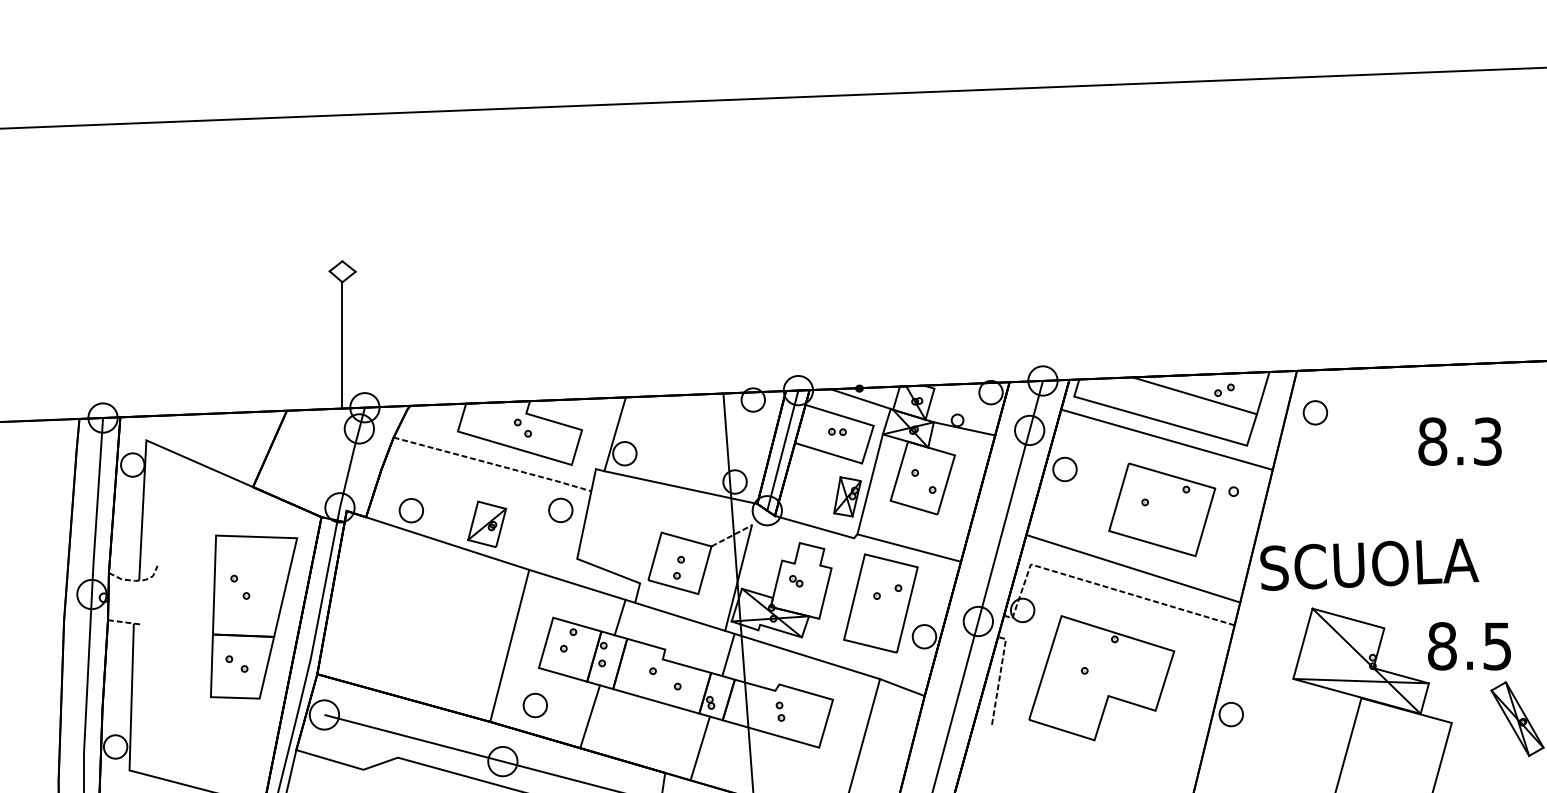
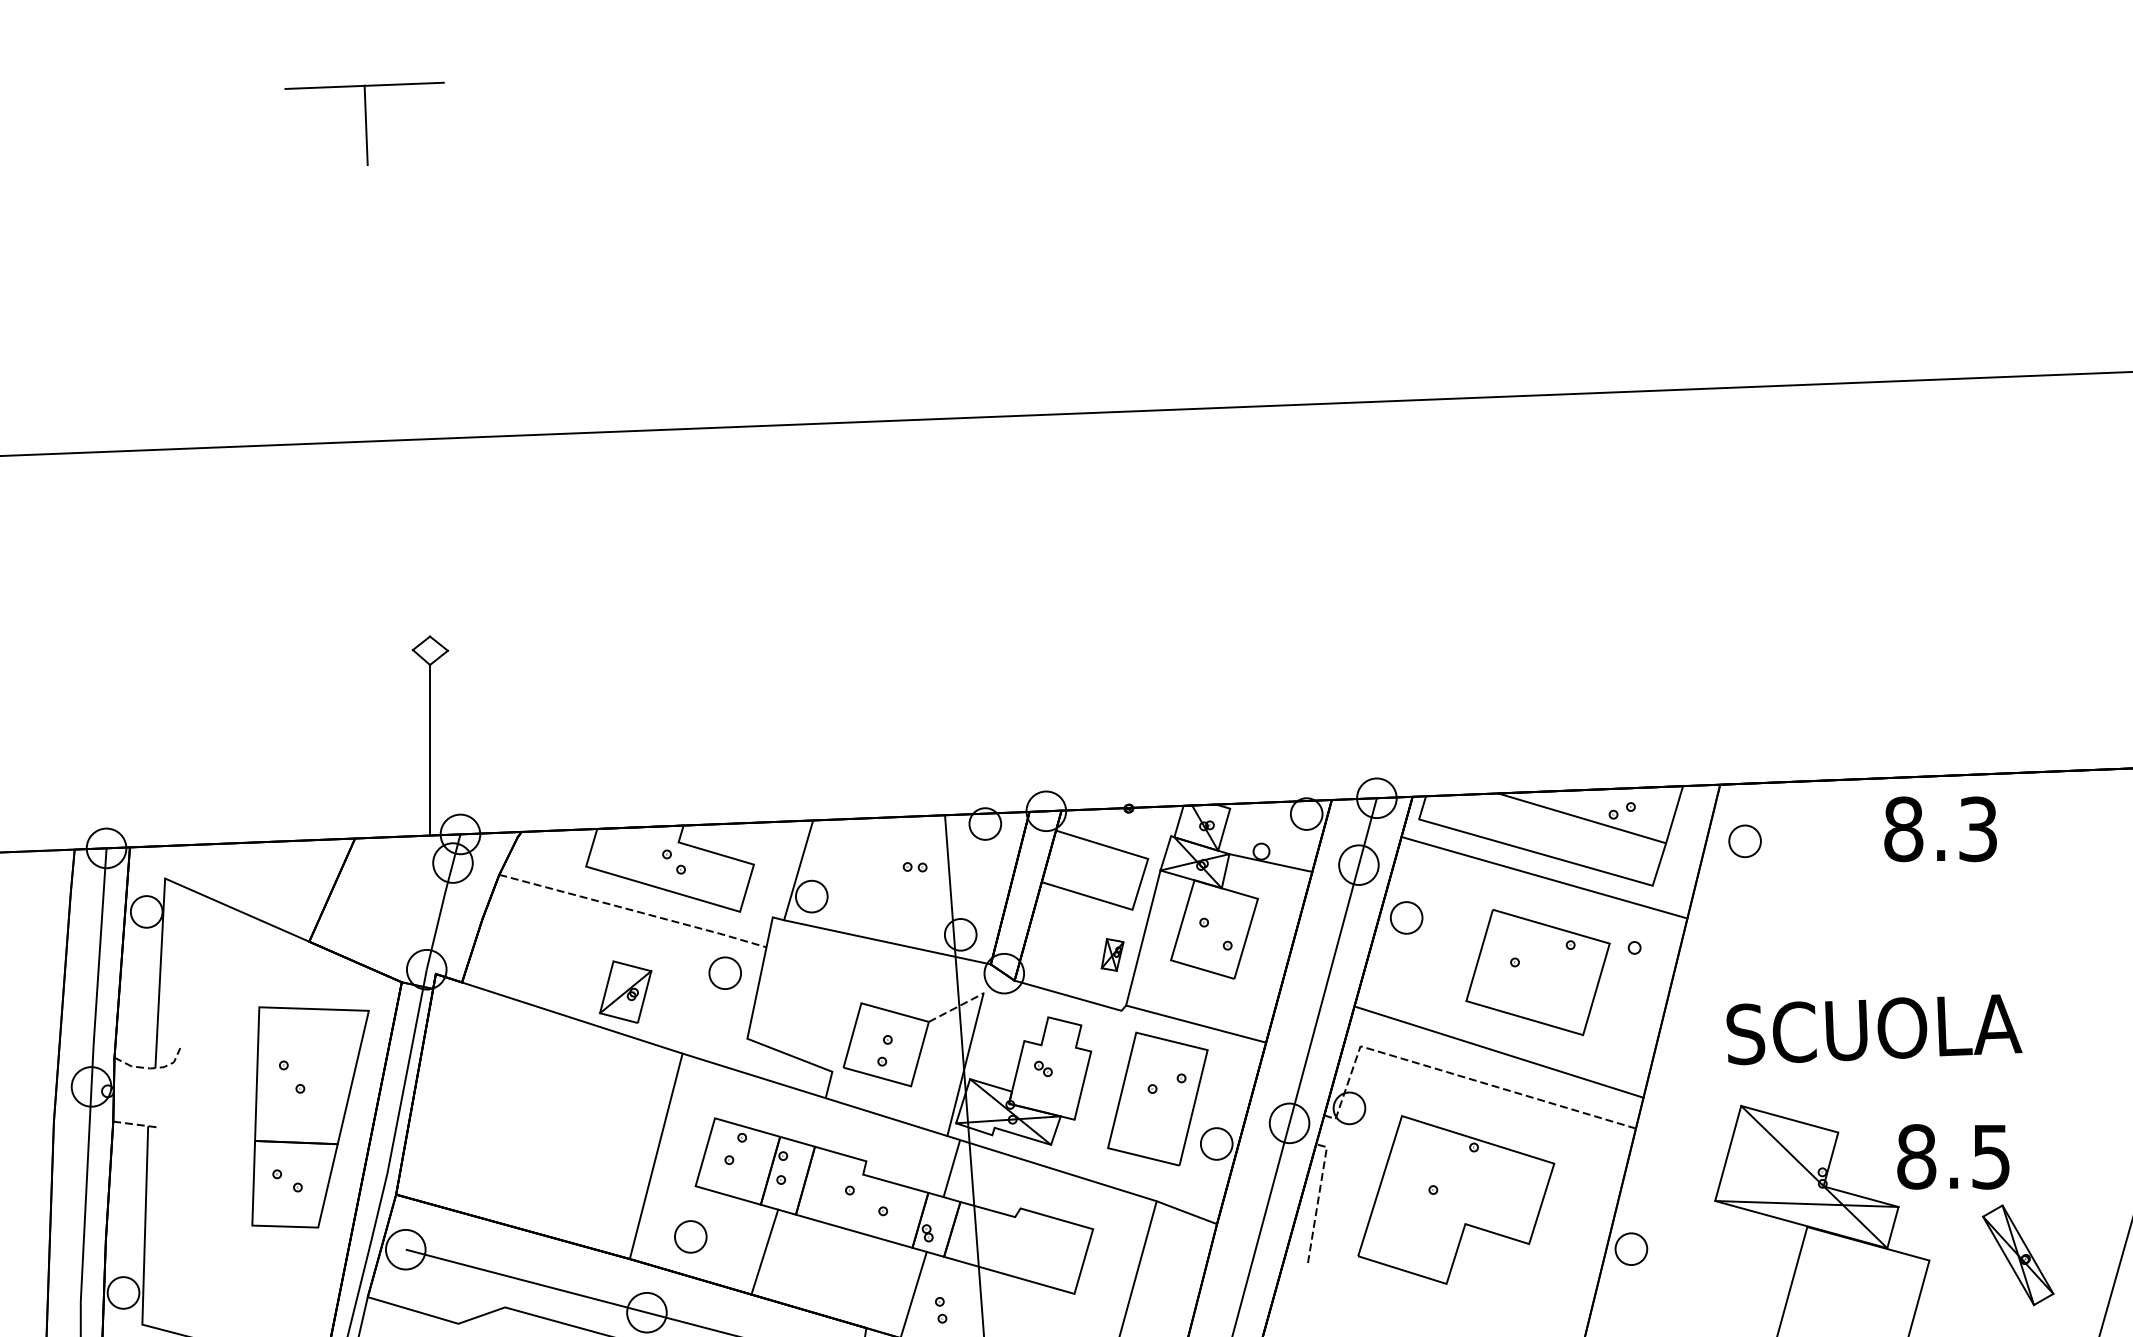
line: (860, 398) -> (1130, 822), removed
part: (836, 432) -> (914, 867), moved
text: (1459, 441) -> (1940, 829), moved
line: (782, 450) -> (1025, 892), removed
part: (847, 496) -> (1112, 954), size x0.6
part: (410, 510) -> (522, 973), removed
text: (1369, 564) -> (1874, 1029), moved
line: (620, 617) -> (805, 1117), removed
part: (780, 711) -> (941, 1310), moved

